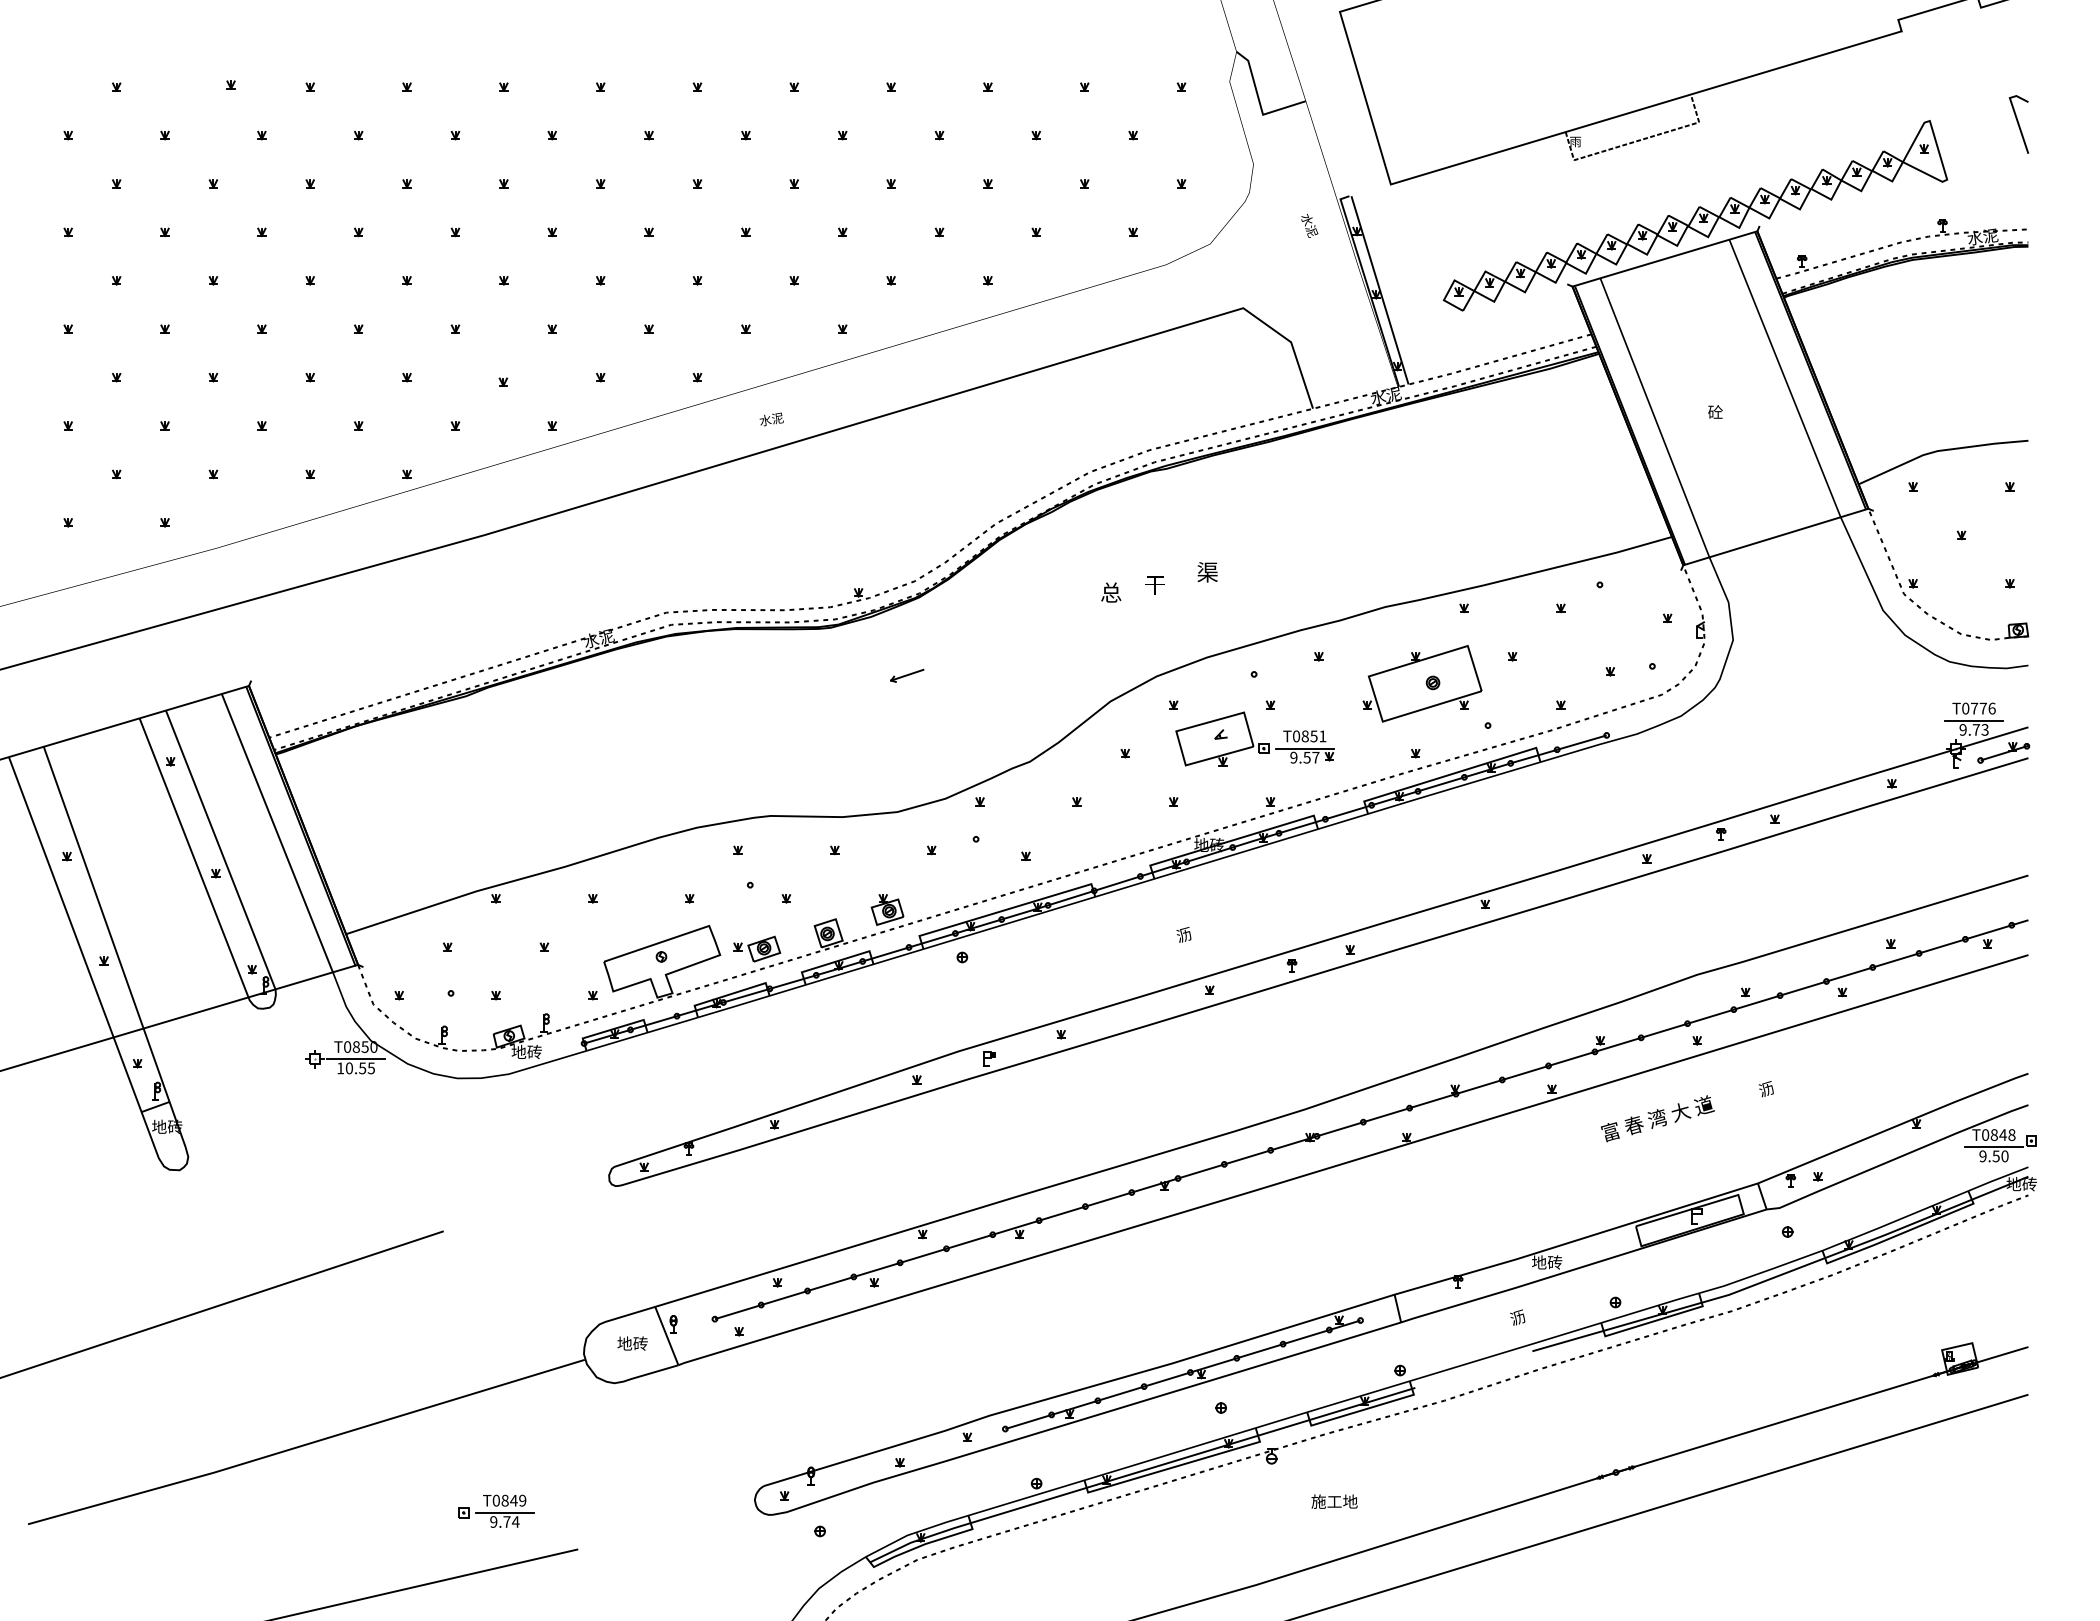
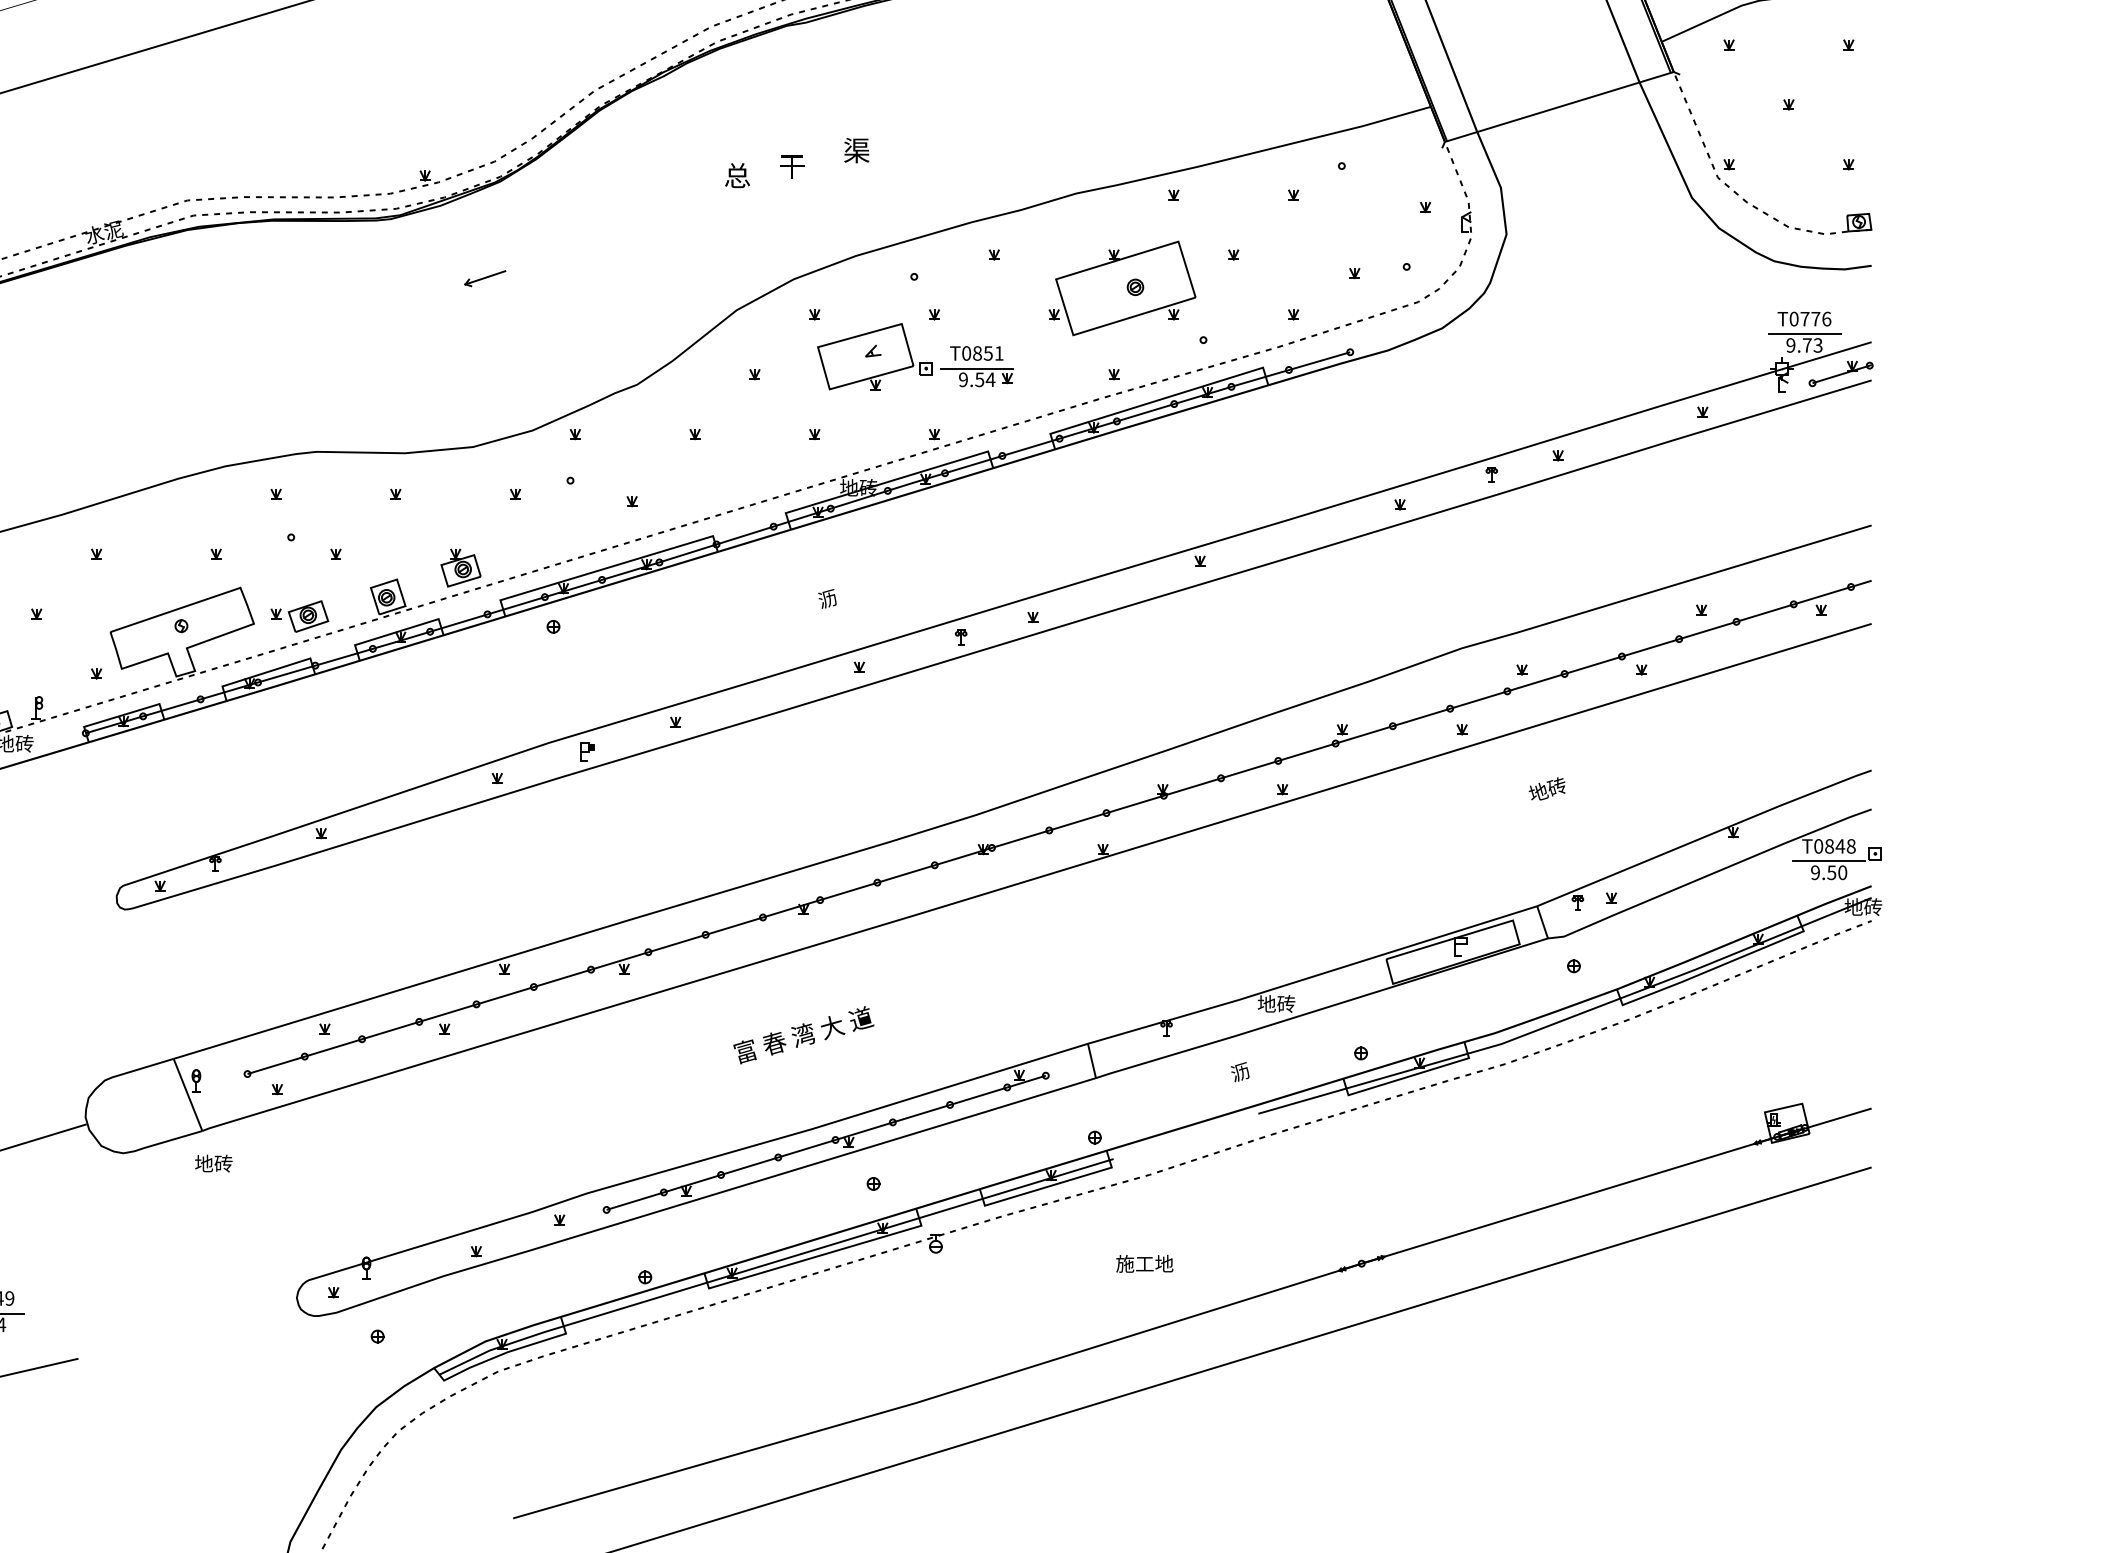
text: (1315, 757) -> (990, 379), 9.57 -> 9.54
text: (1765, 1088) -> (1546, 788), 沥 -> 地砖
text: (1657, 1118) -> (803, 1034), moved
text: (632, 1343) -> (213, 1163), moved
text: (1334, 1501) -> (1144, 1263), moved

